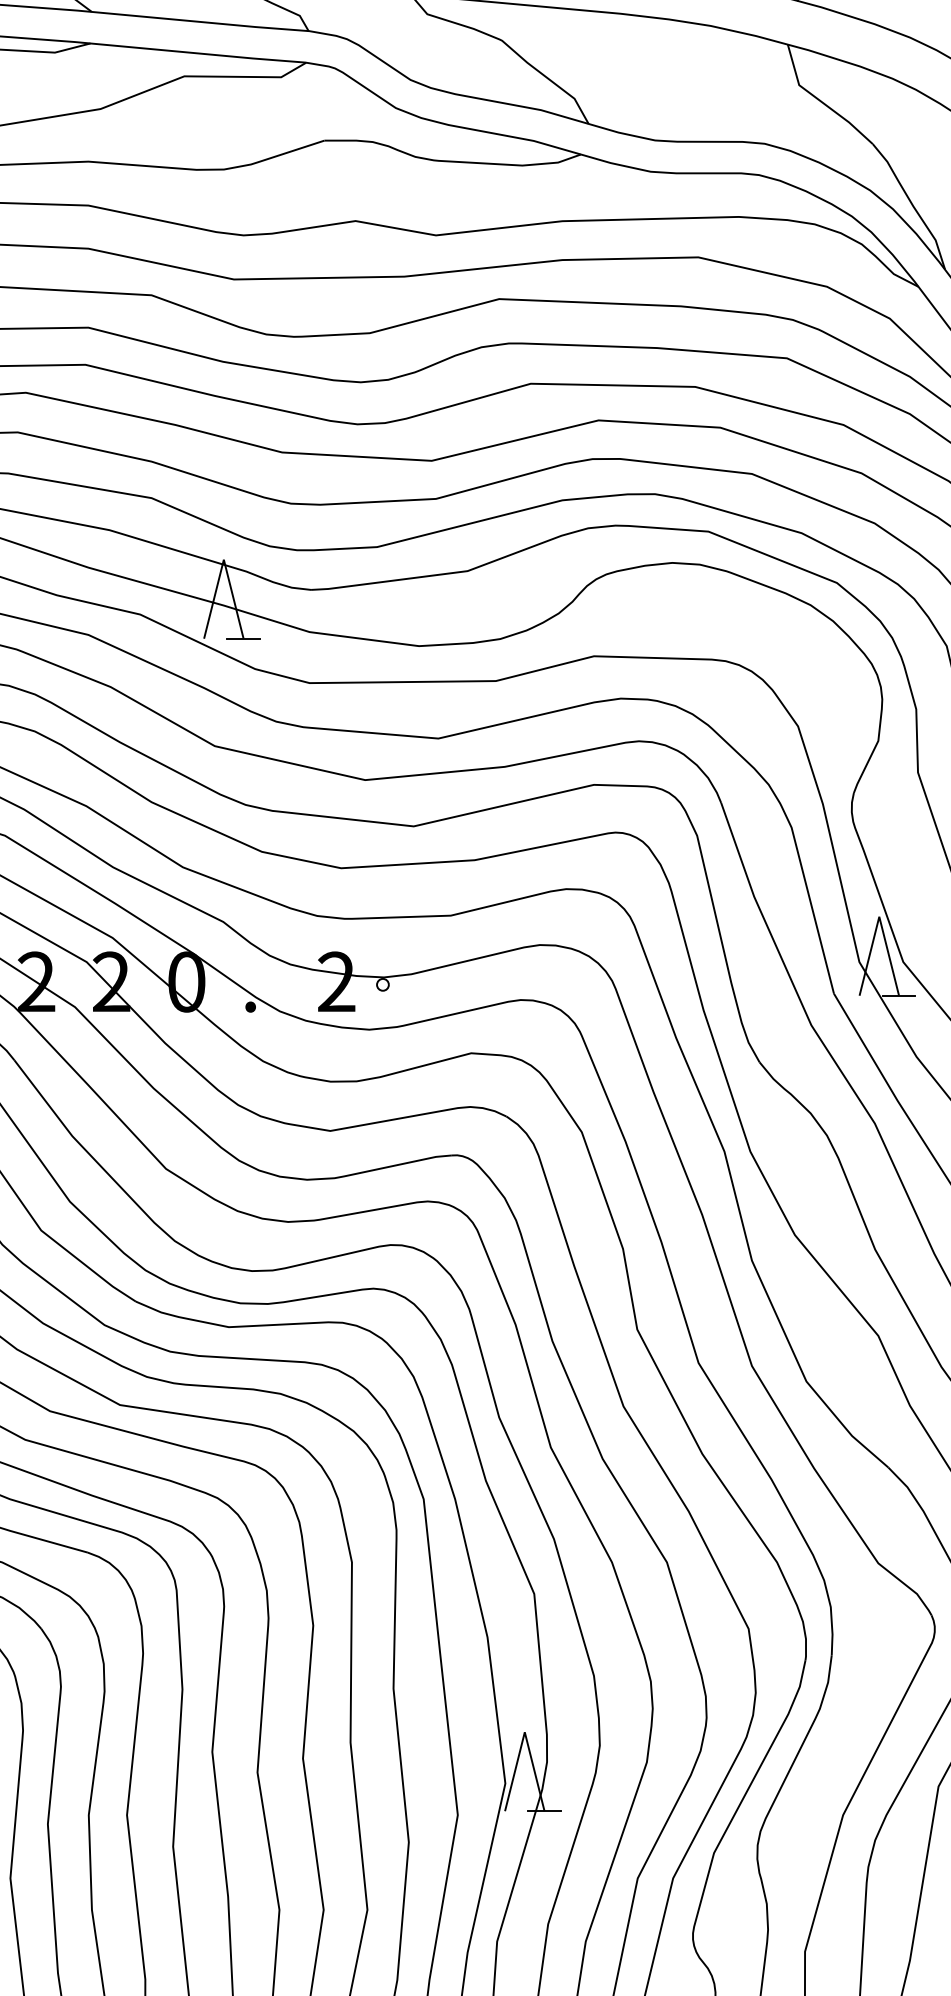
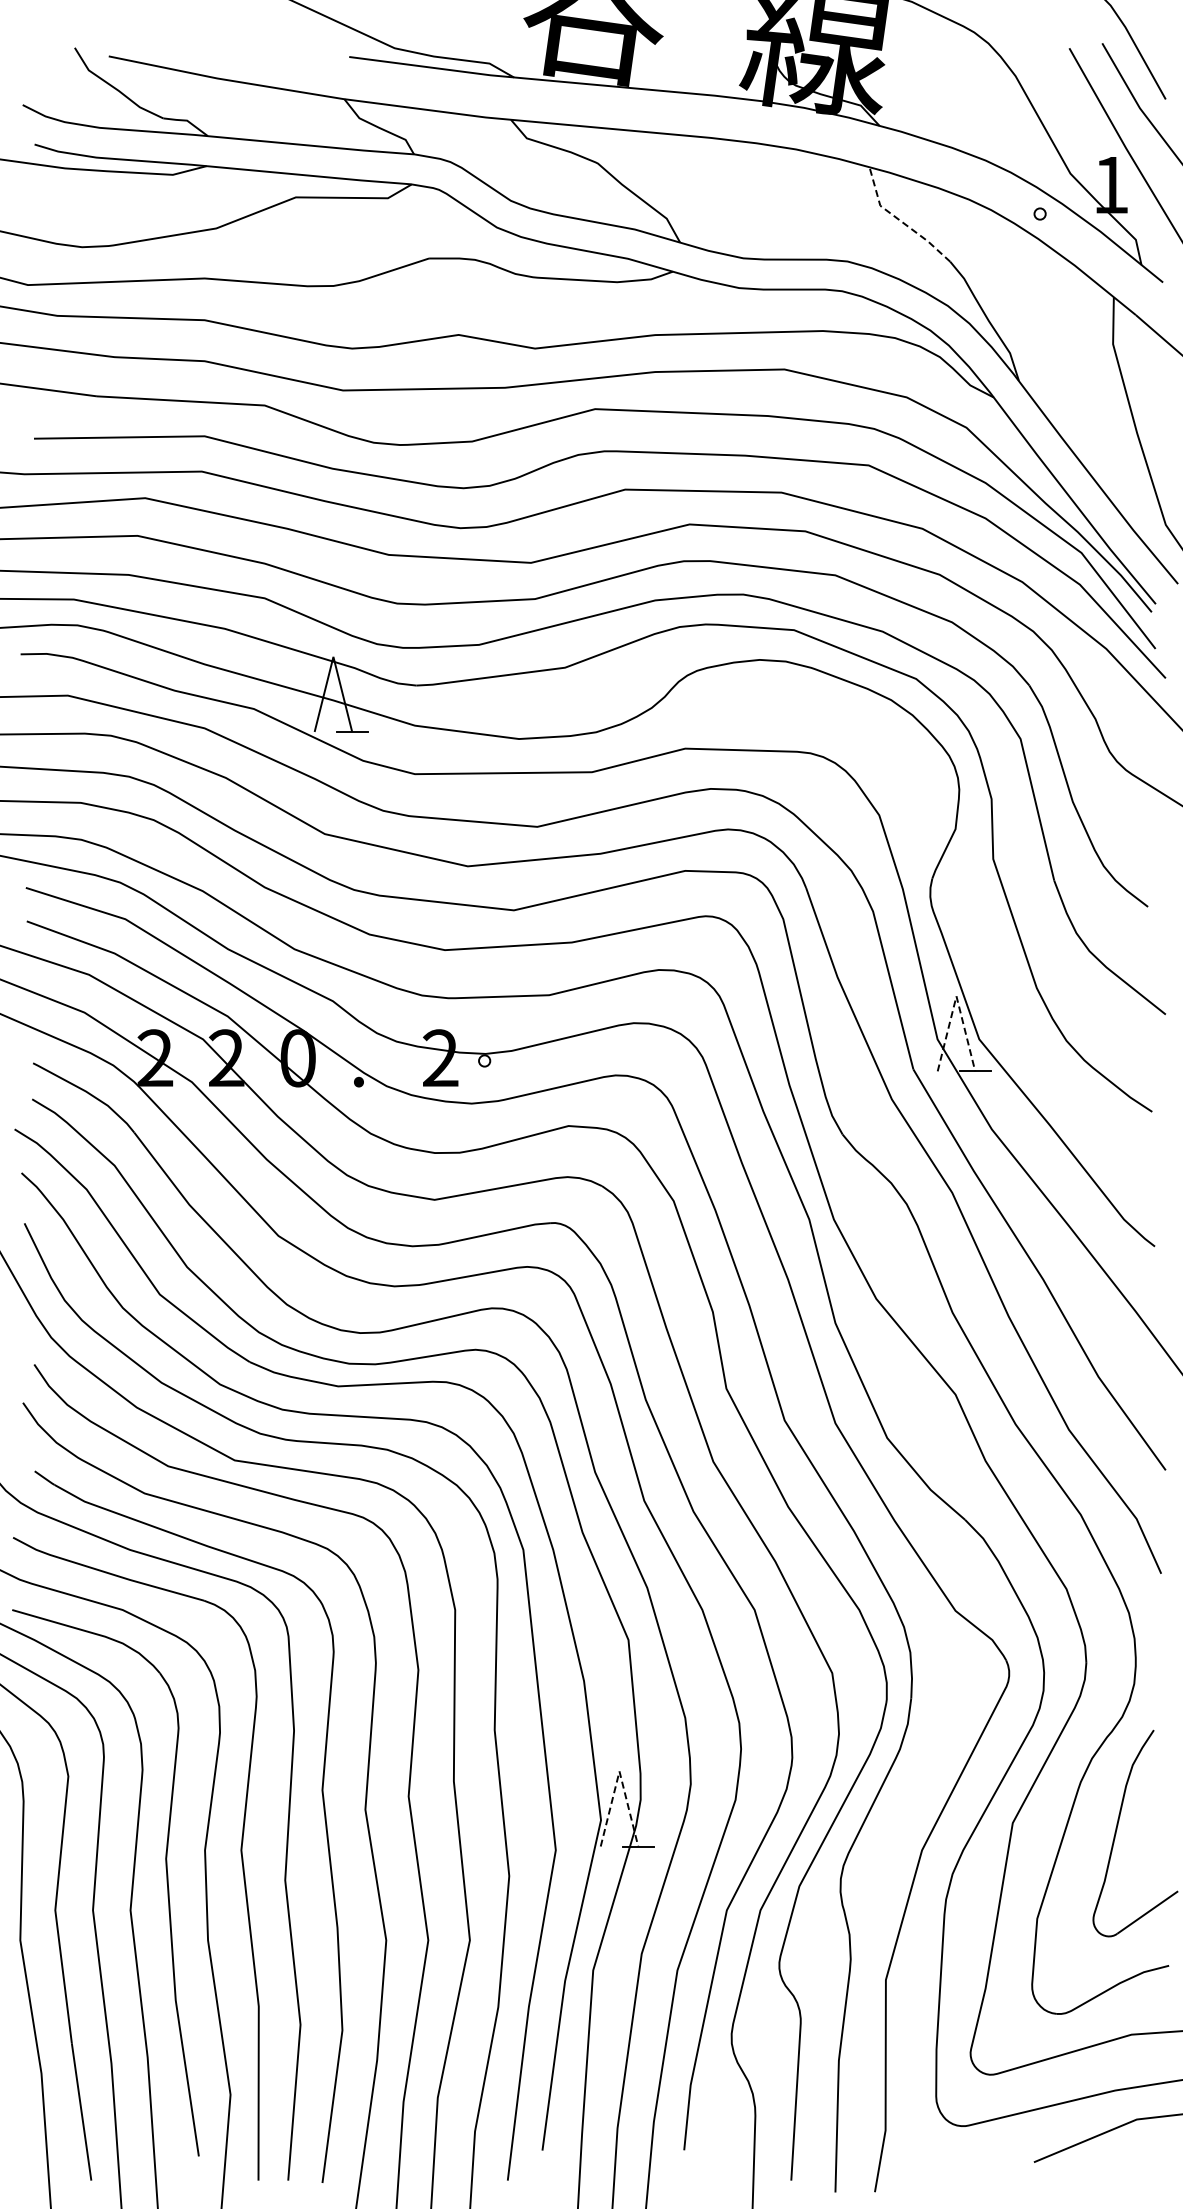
line: (820, 100) -> (900, 220), solid -> dashed
line: (879, 917) -> (956, 996), solid -> dashed
line: (524, 1732) -> (619, 1771), solid -> dashed

